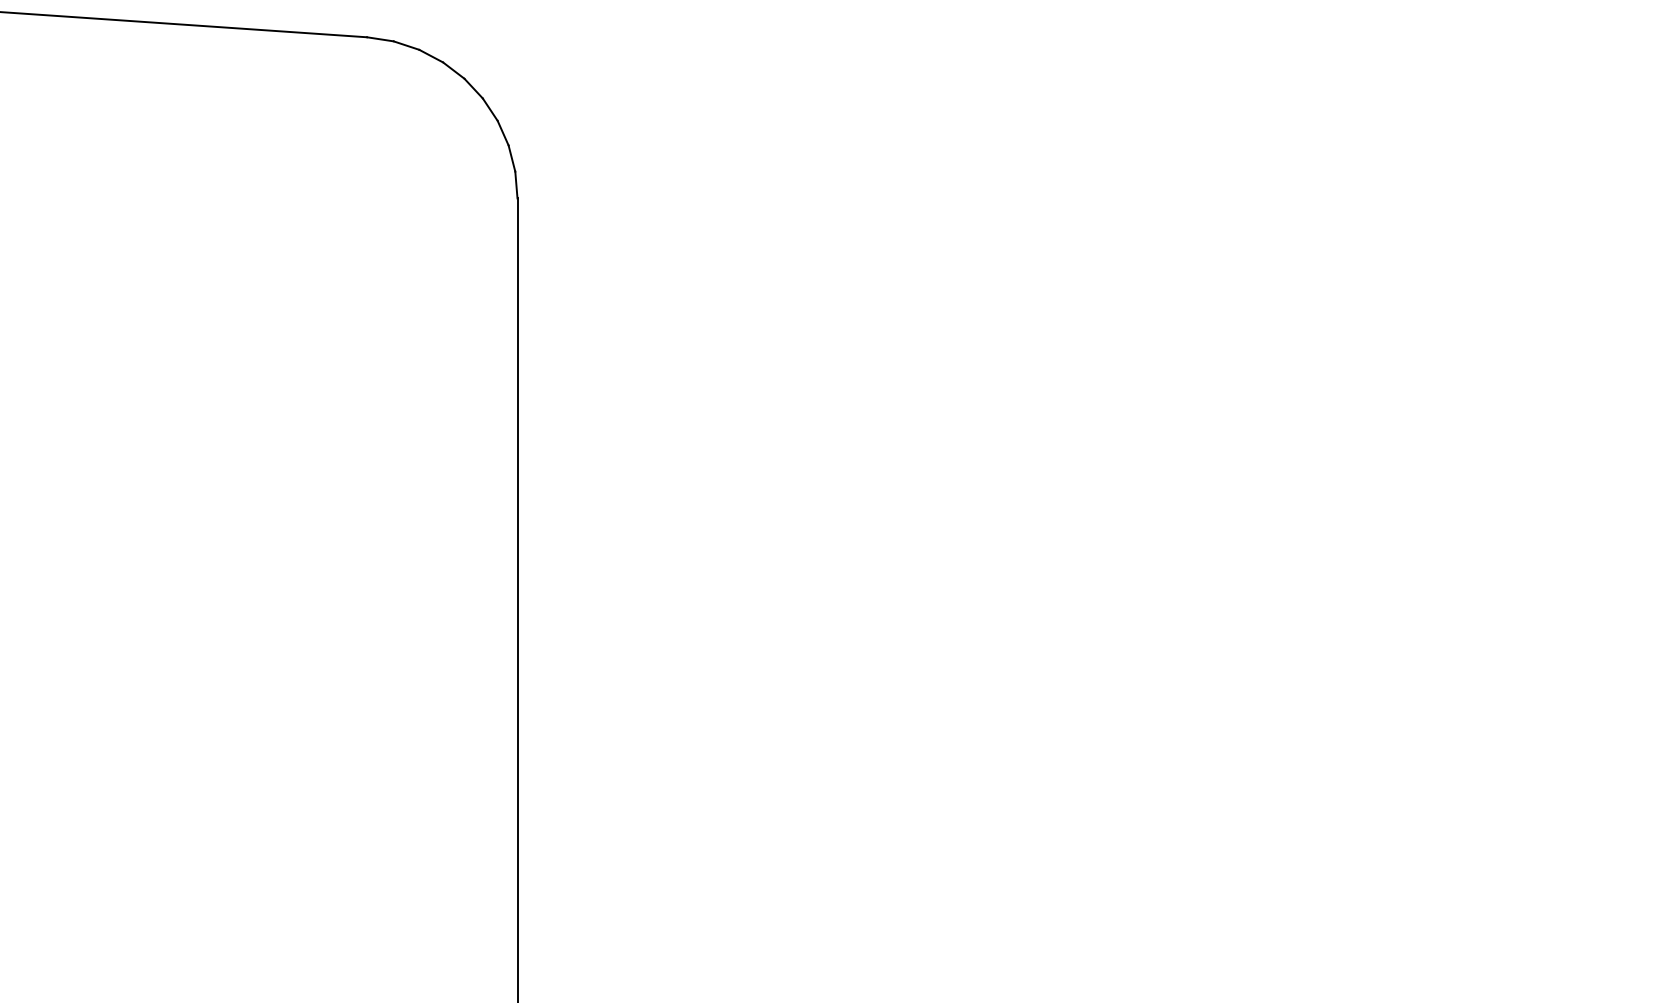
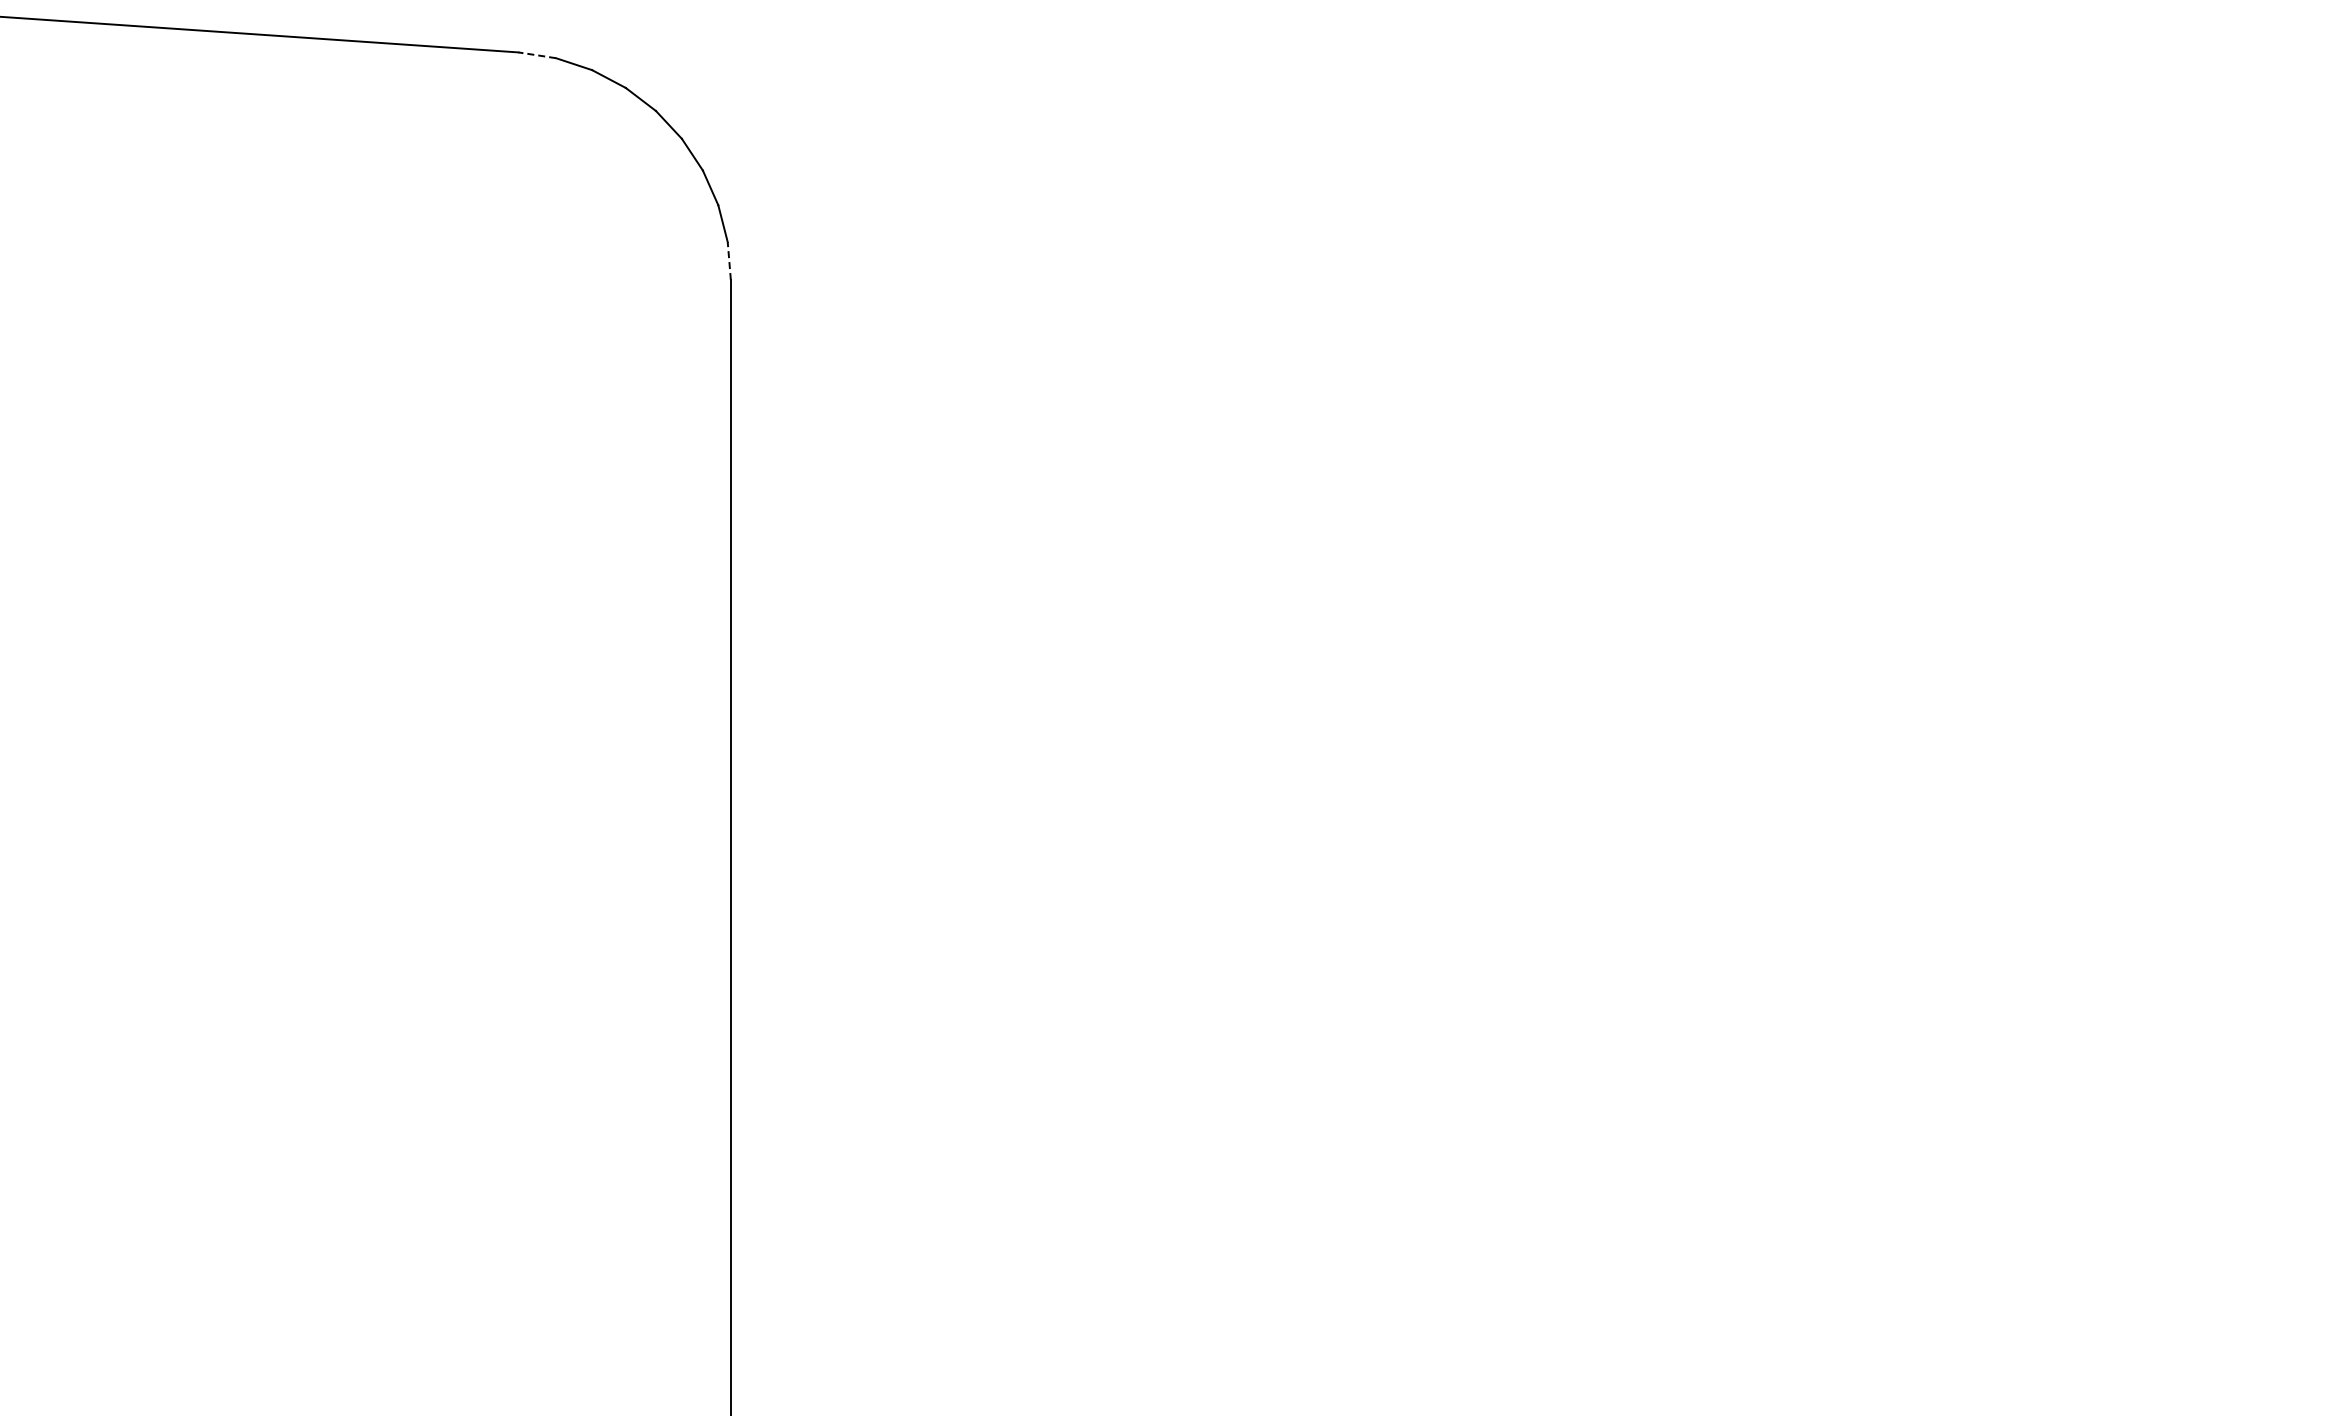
line: (379, 39) -> (536, 55), solid -> dashed
line: (516, 185) -> (729, 261), solid -> dashed

